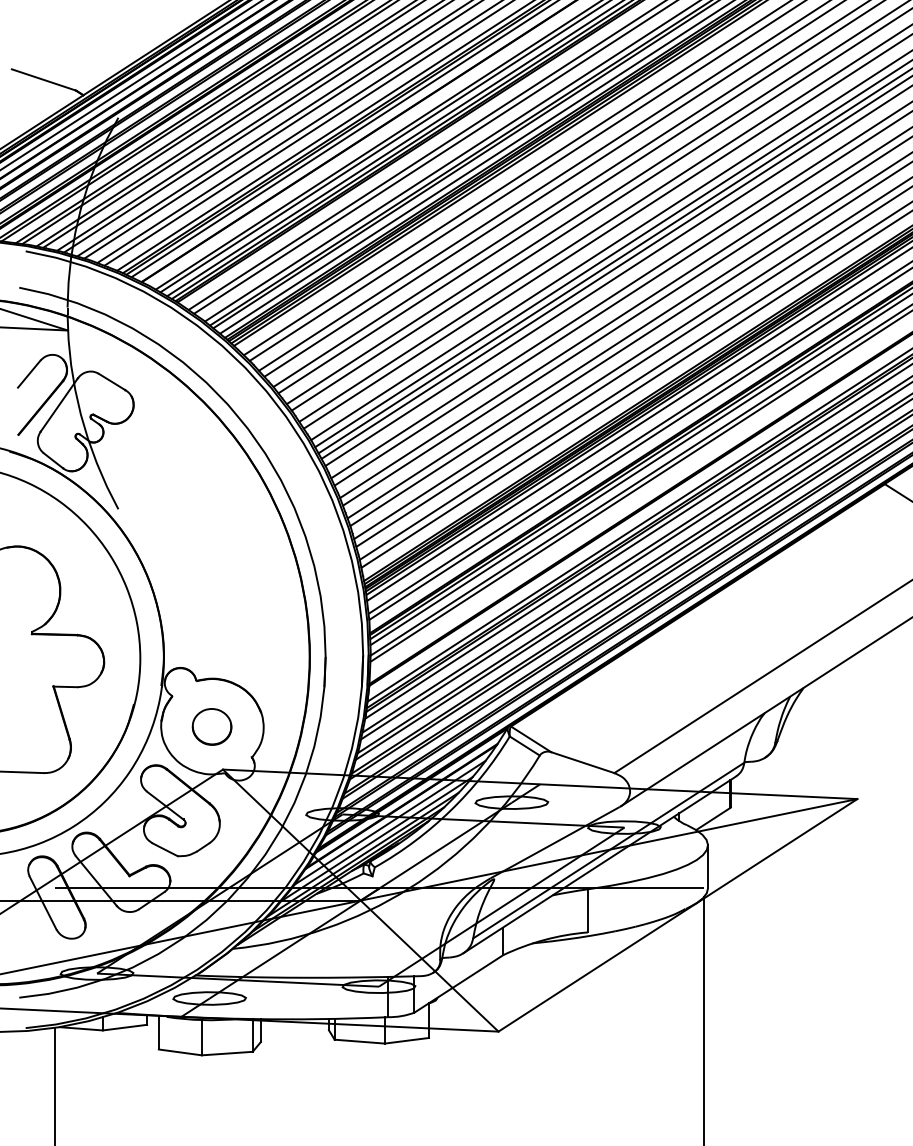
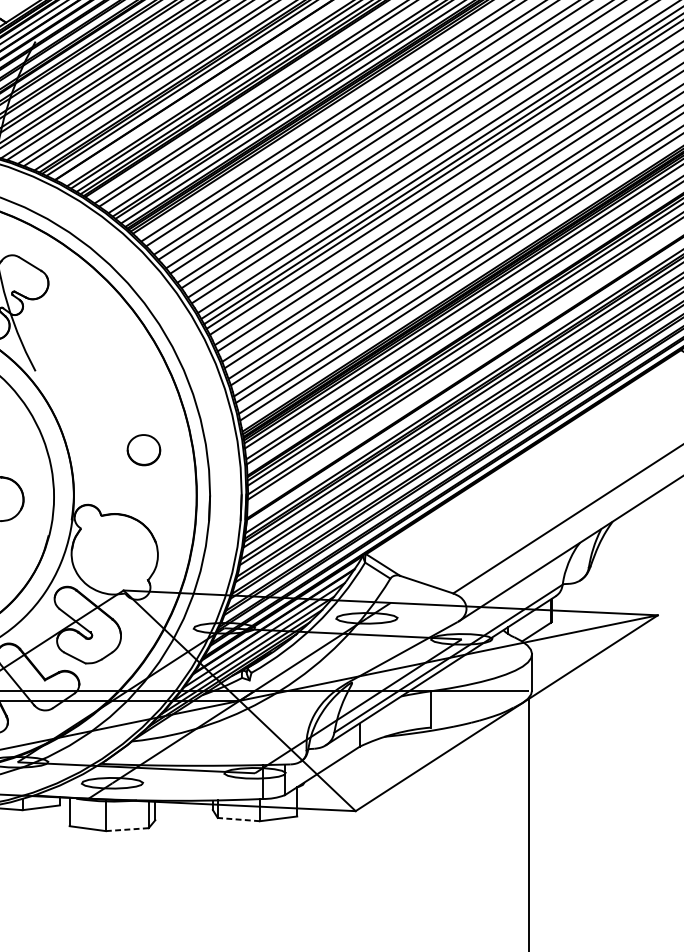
part: (211, 726) -> (143, 449), moved
line: (359, 1041) -> (238, 819), solid -> dashed
line: (226, 1053) -> (126, 829), solid -> dashed

